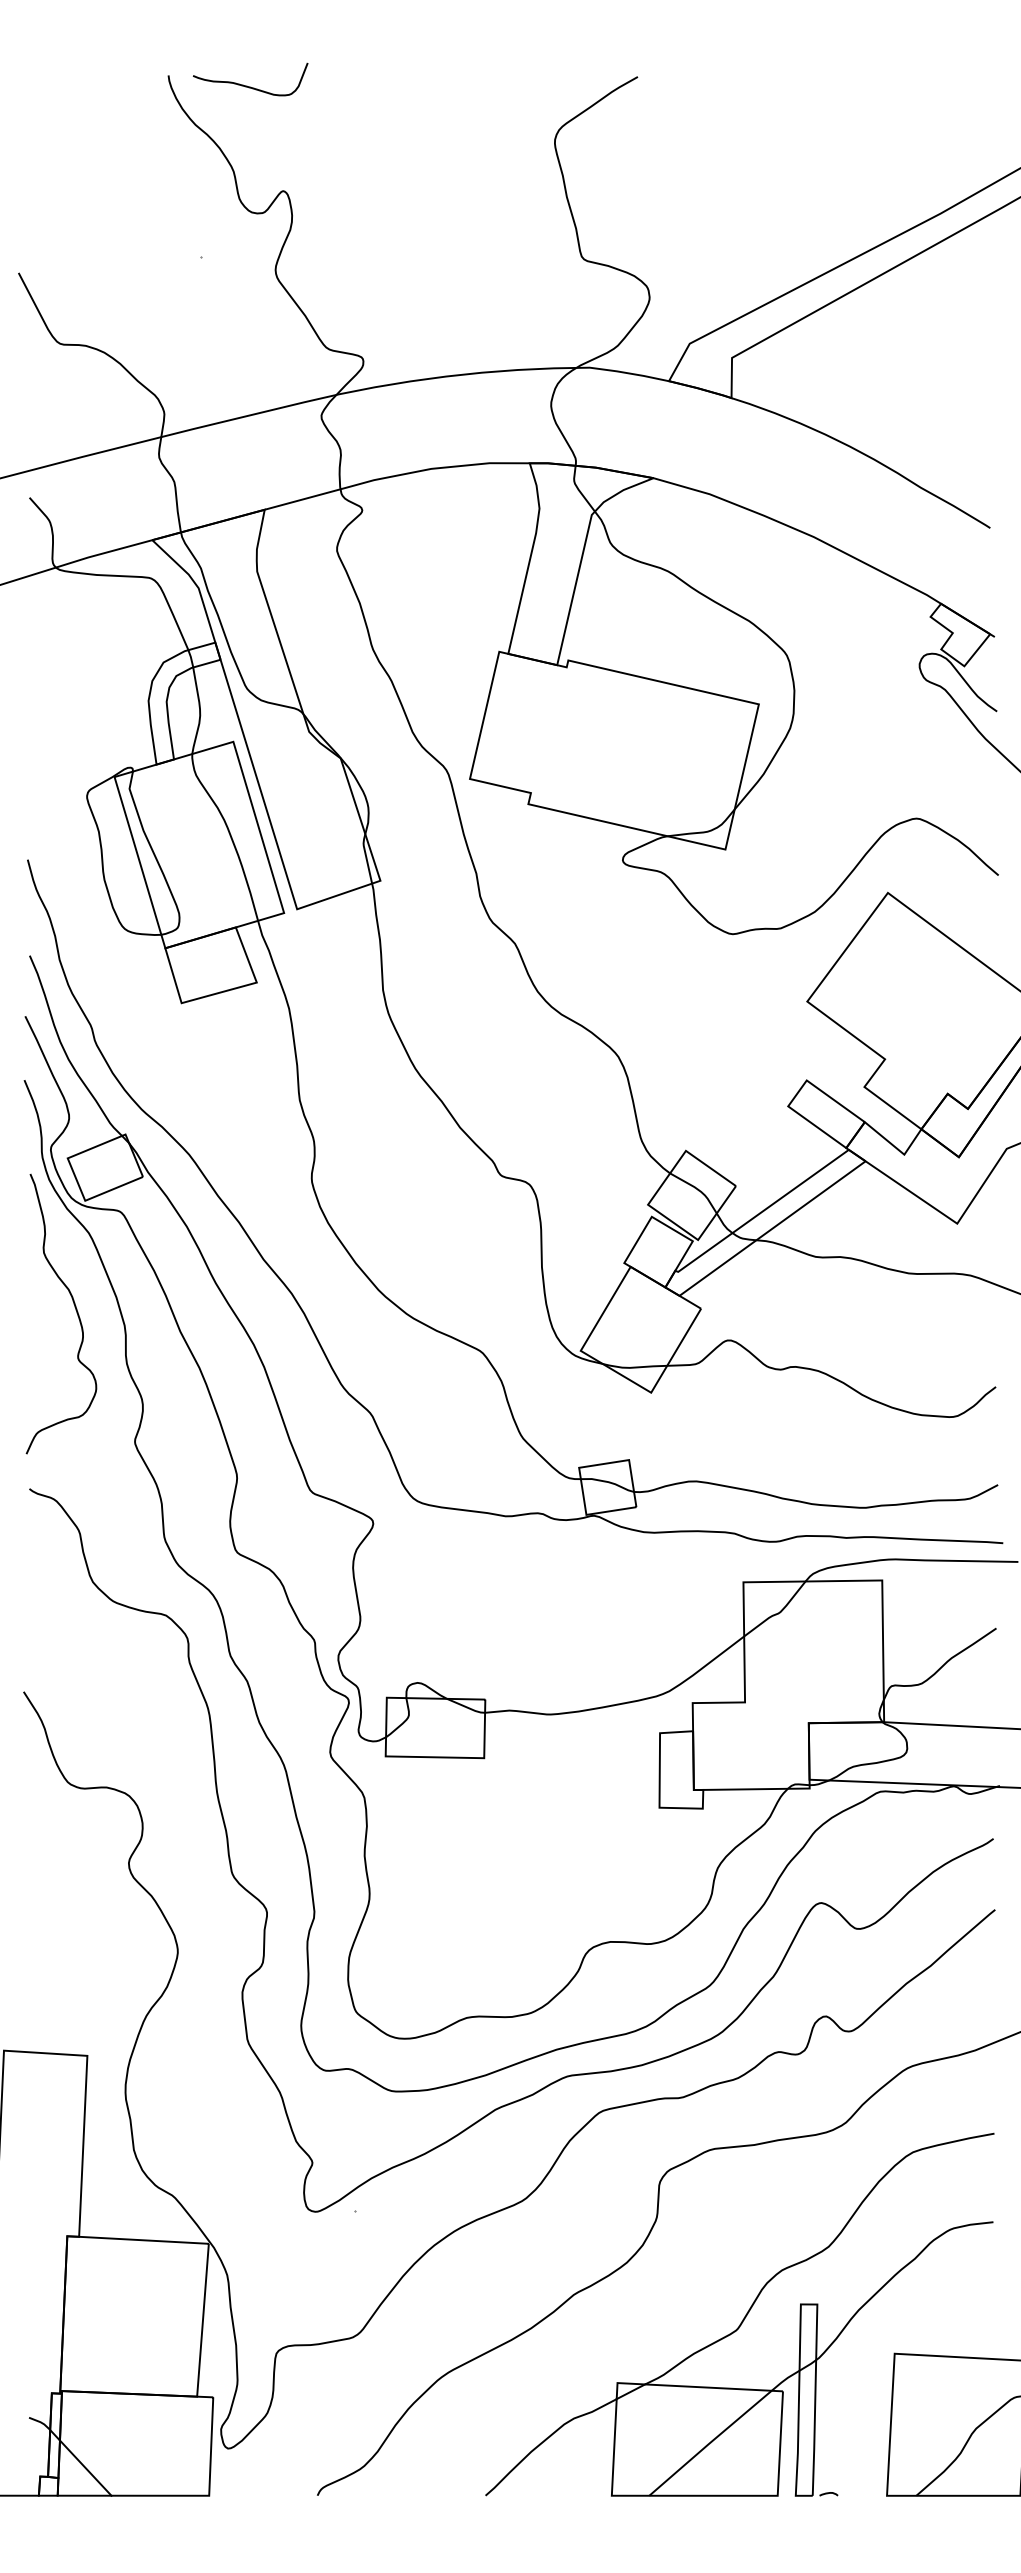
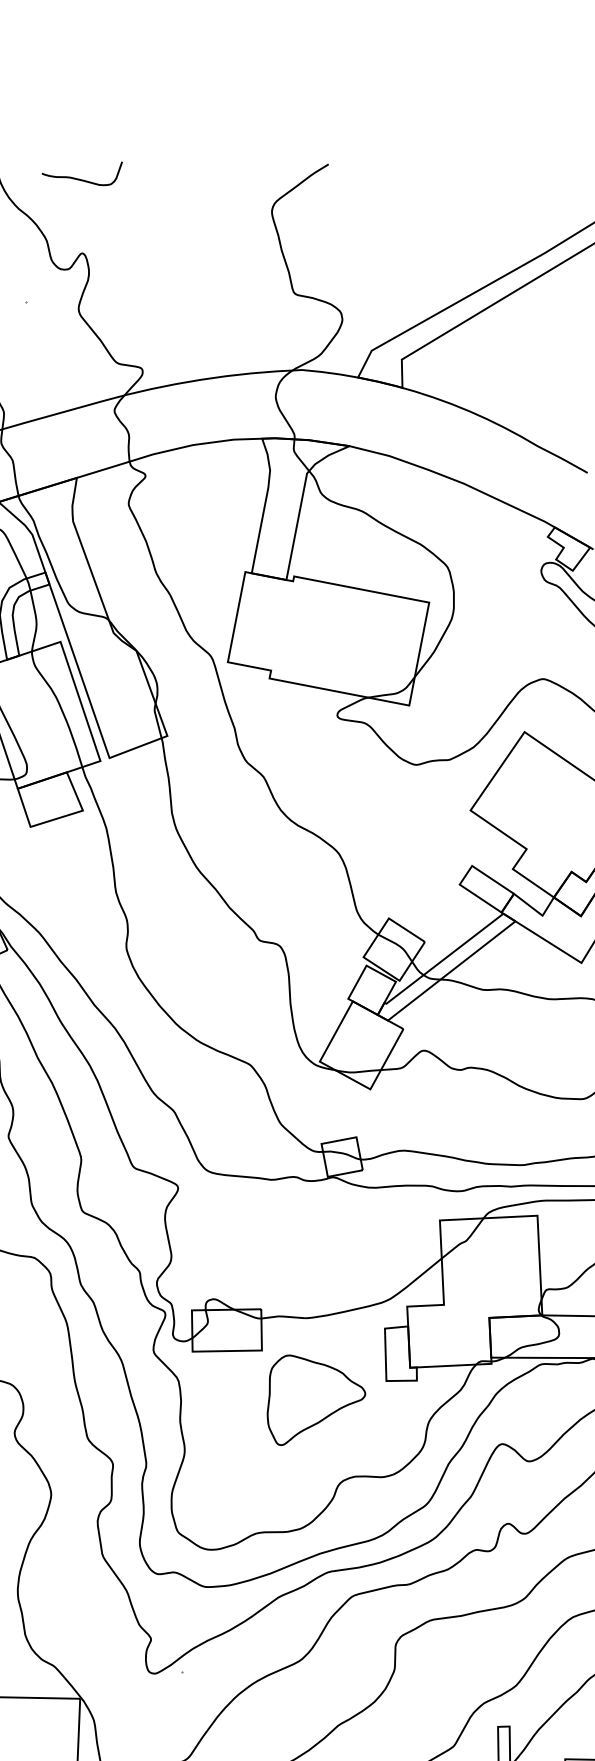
curve: (247, 85) -> (80, 179), moved
part: (558, 1829) -> (315, 1398), added

